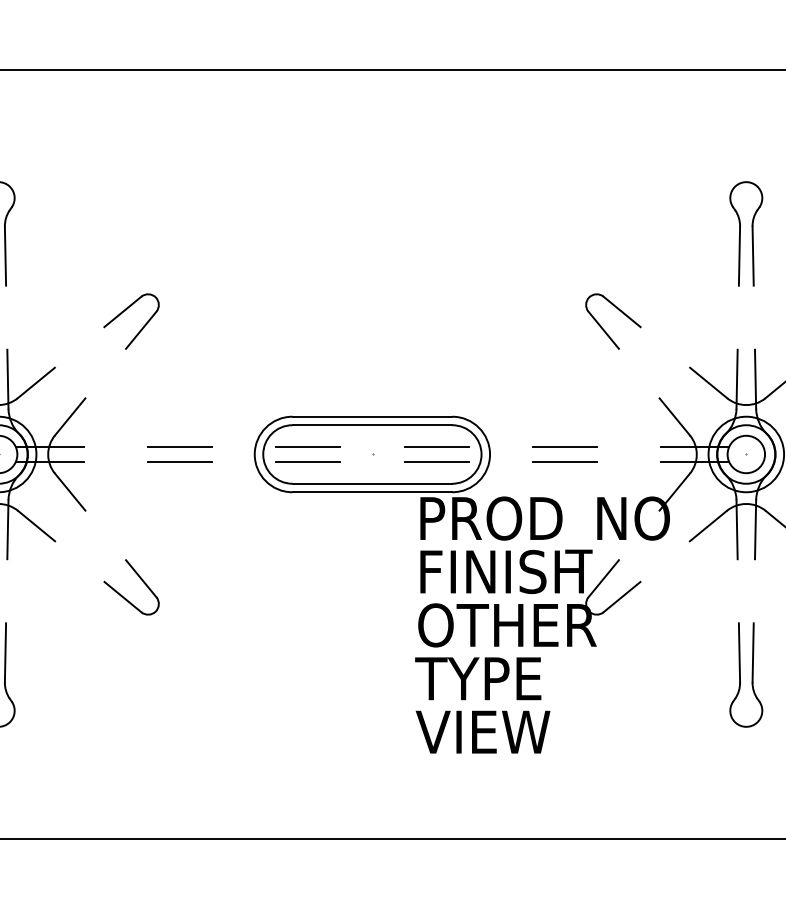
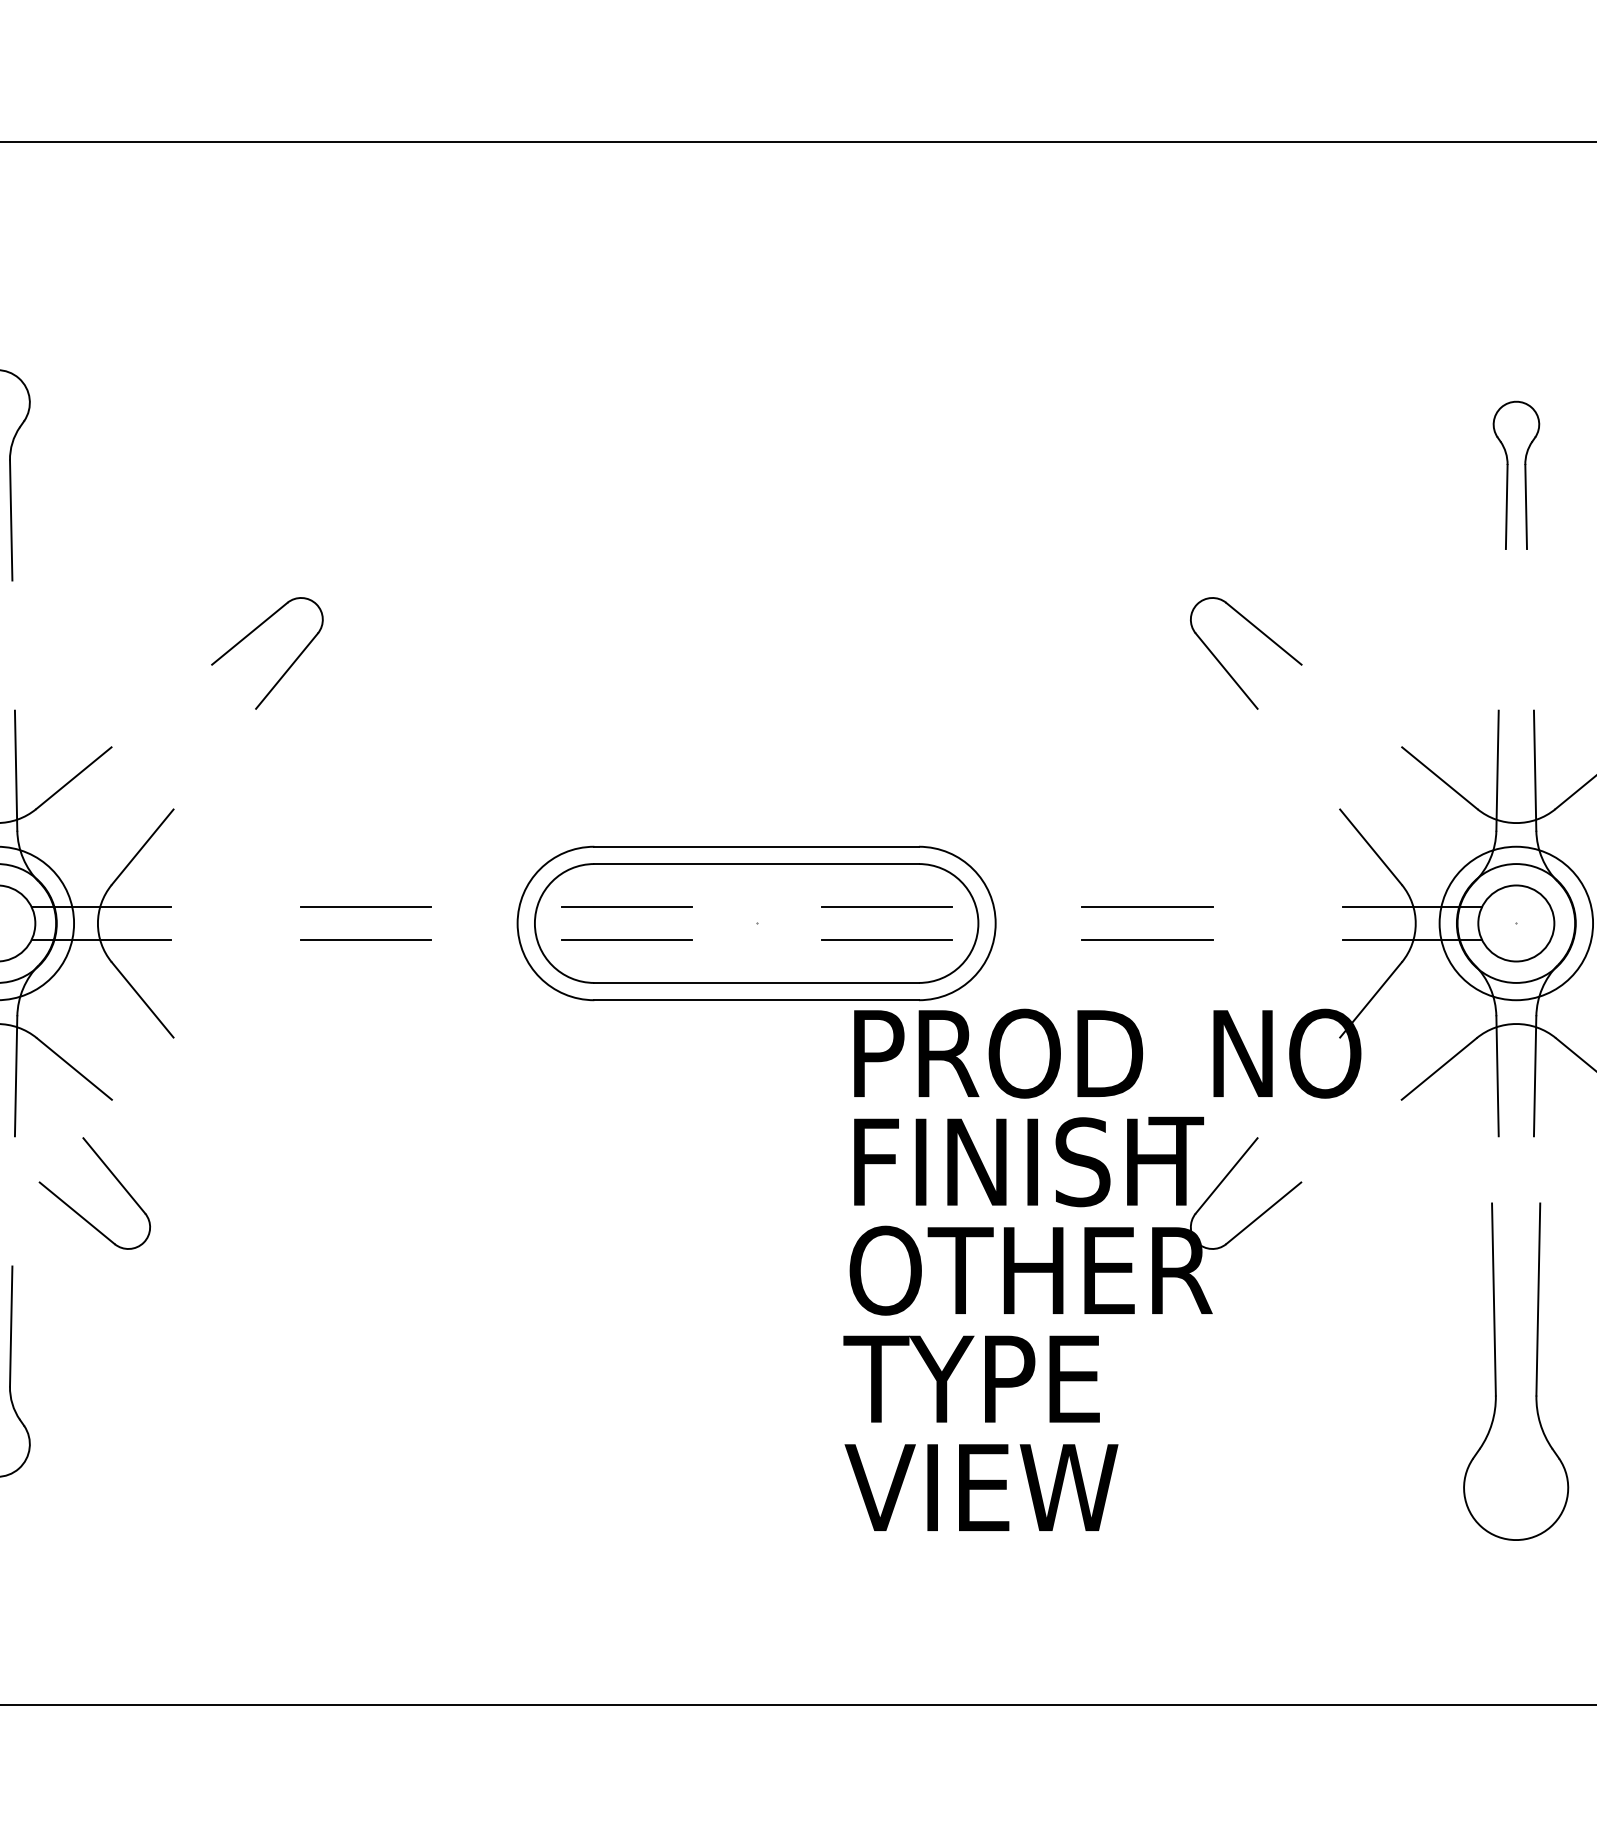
part: (746, 233) -> (1516, 474), size x0.7
part: (125, 597) -> (82, 1214), moved
part: (746, 674) -> (1516, 1370), size x1.6

